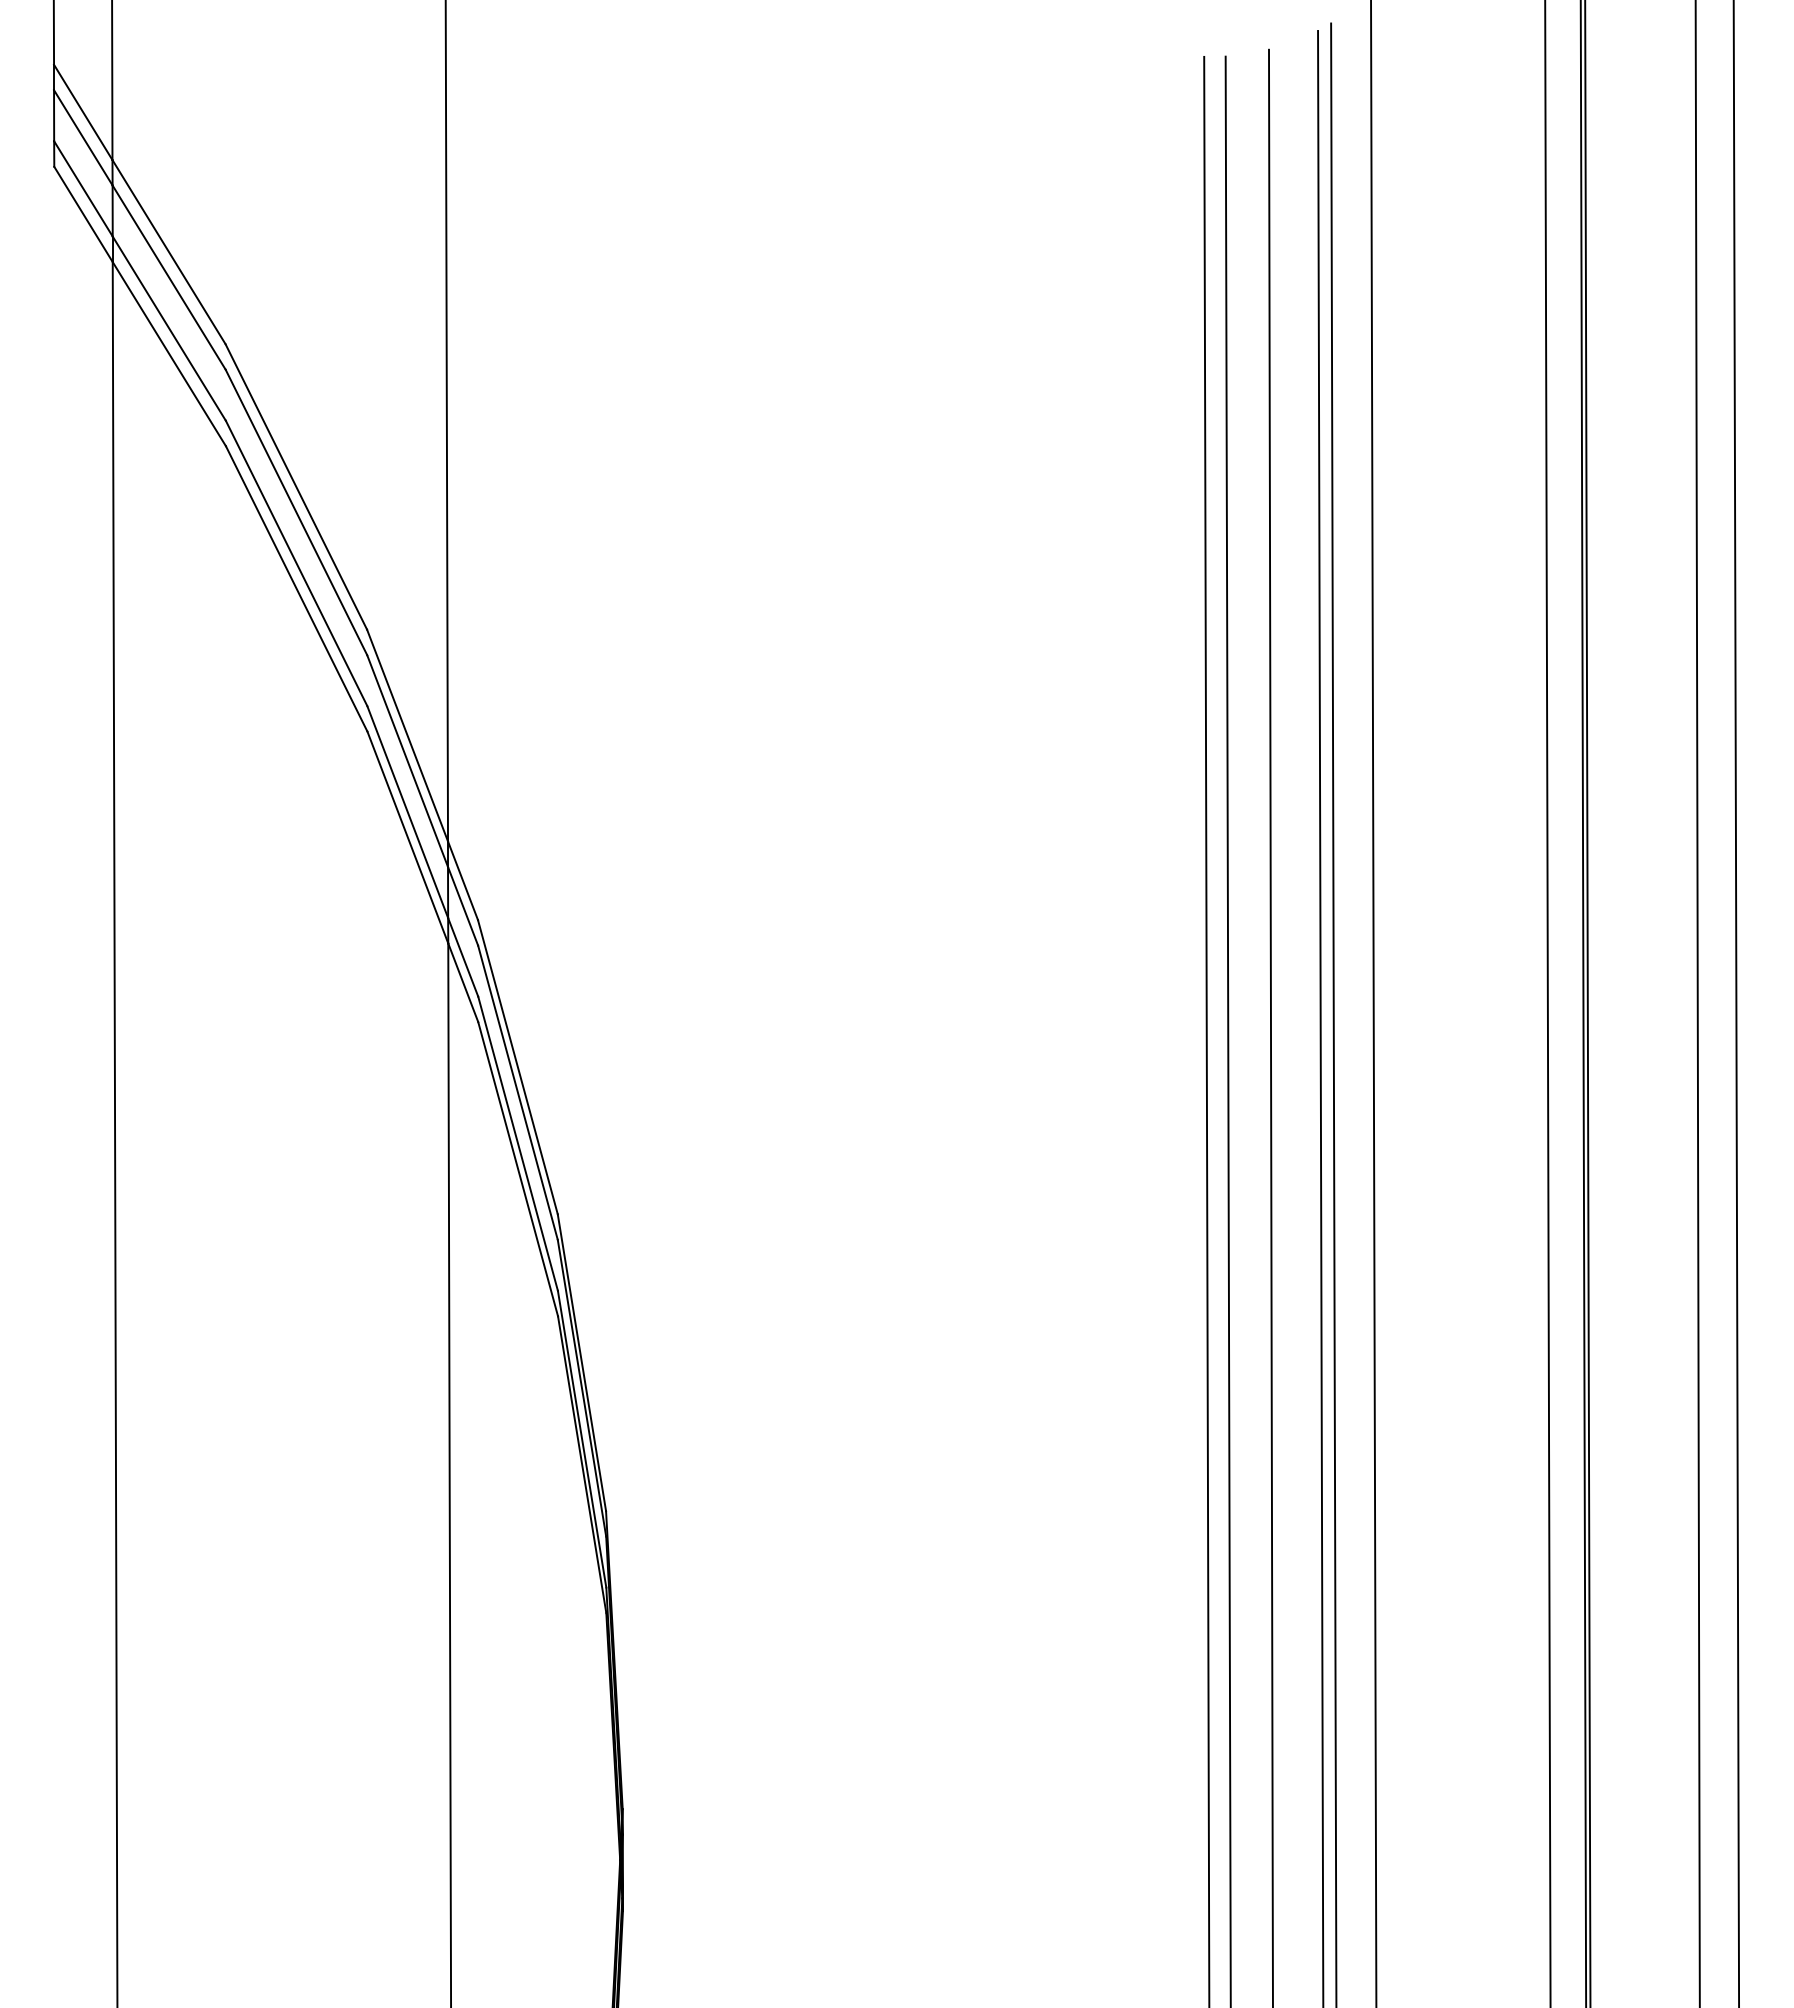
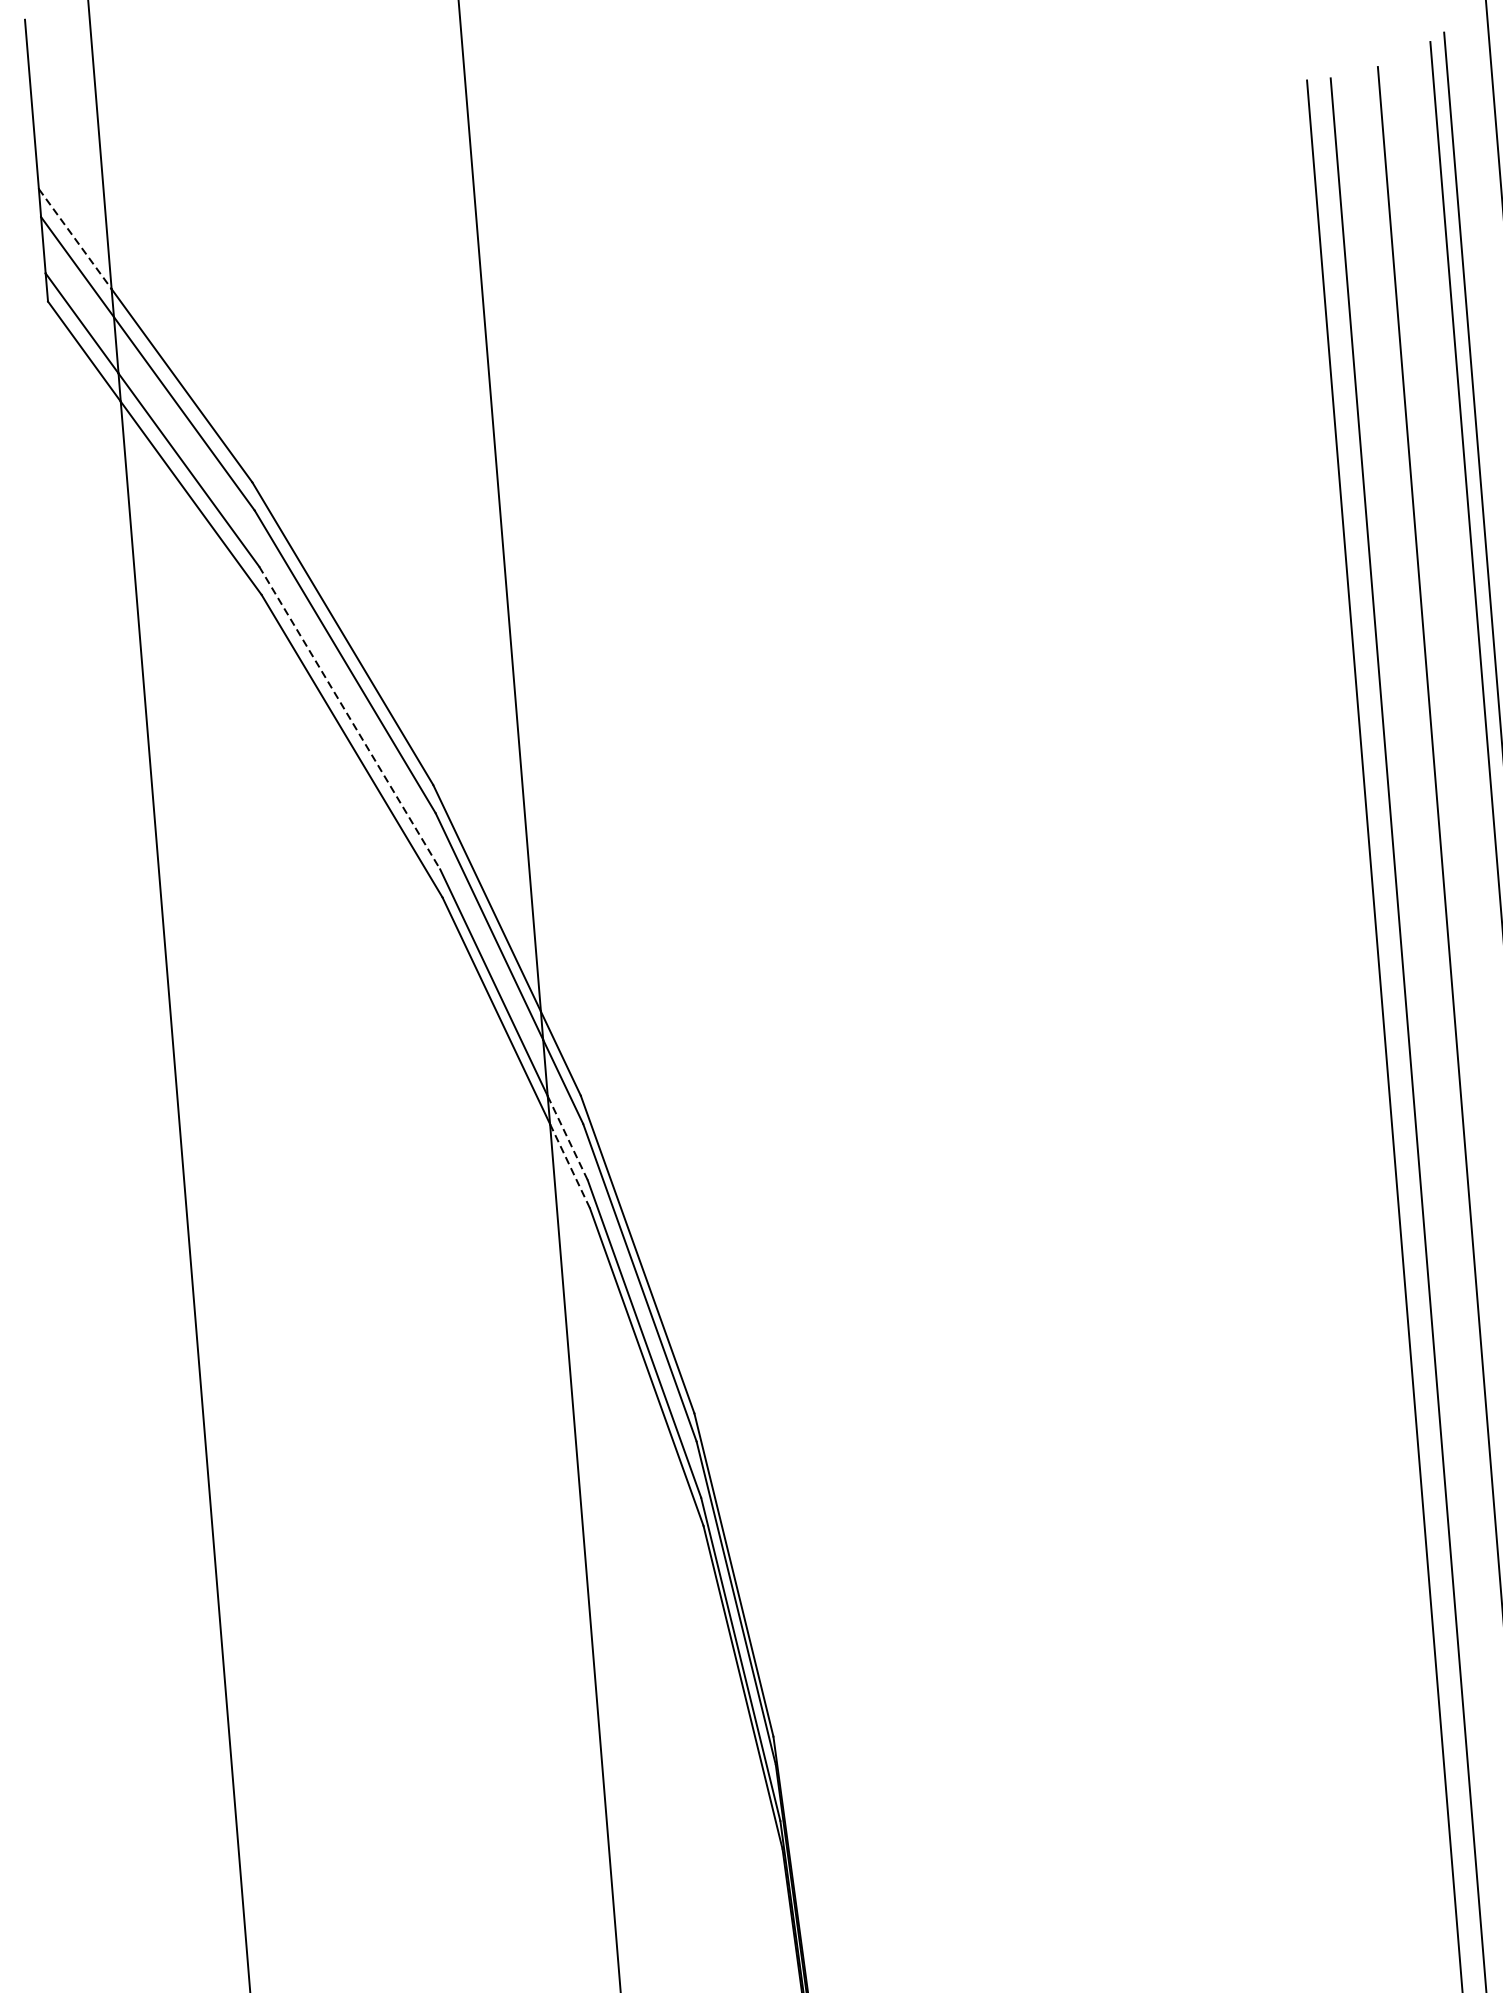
line: (83, 112) -> (75, 239), solid -> dashed
line: (296, 563) -> (349, 718), solid -> dashed
line: (463, 957) -> (568, 1138), solid -> dashed
line: (463, 983) -> (570, 1167), solid -> dashed

